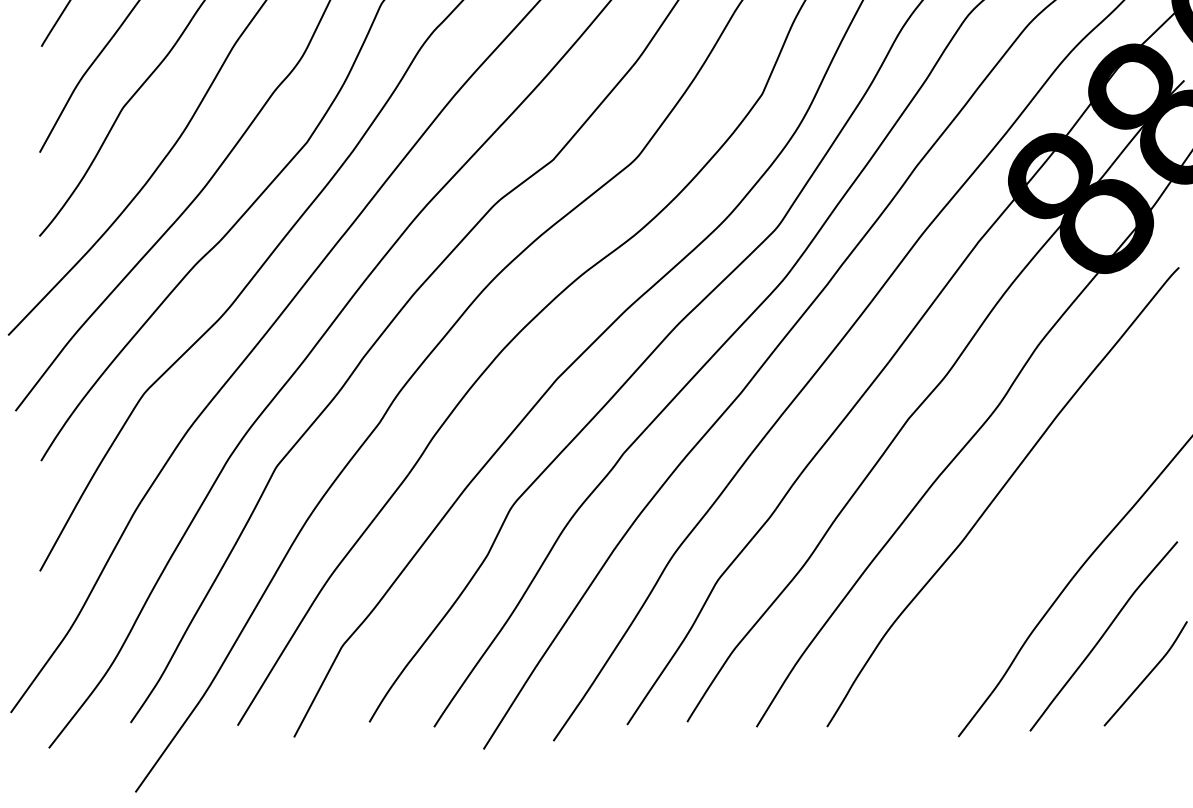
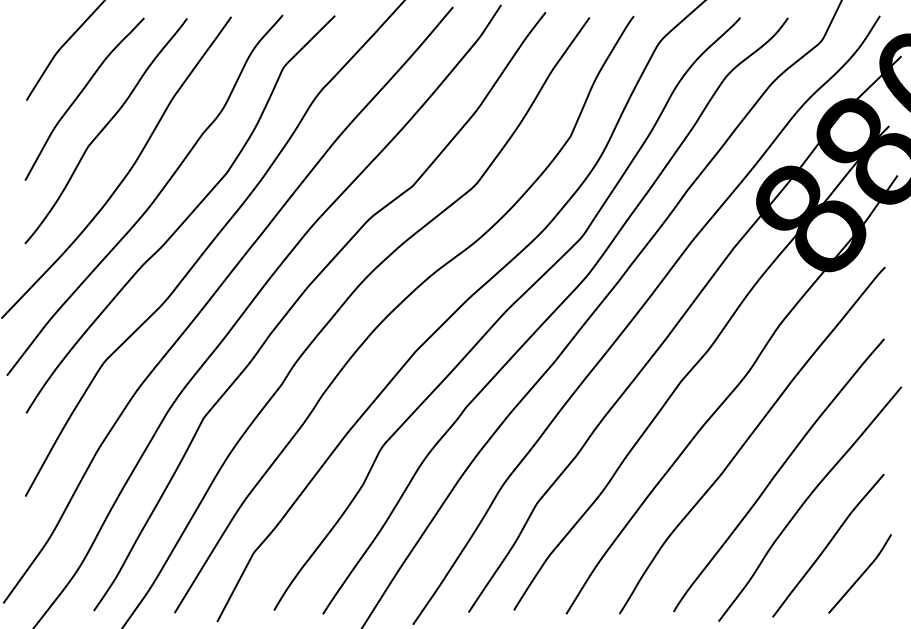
curve: (1036, 542) -> (777, 474), added

